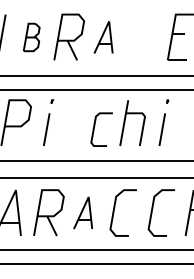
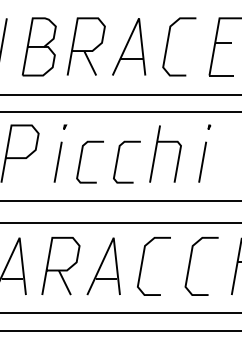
curve: (135, 35) -> (168, 44), added
part: (31, 37) -> (39, 46), size x1.67
part: (103, 37) -> (129, 46), size x1.43
curve: (65, 128) -> (81, 160), added
part: (83, 213) -> (103, 266), size x1.43

